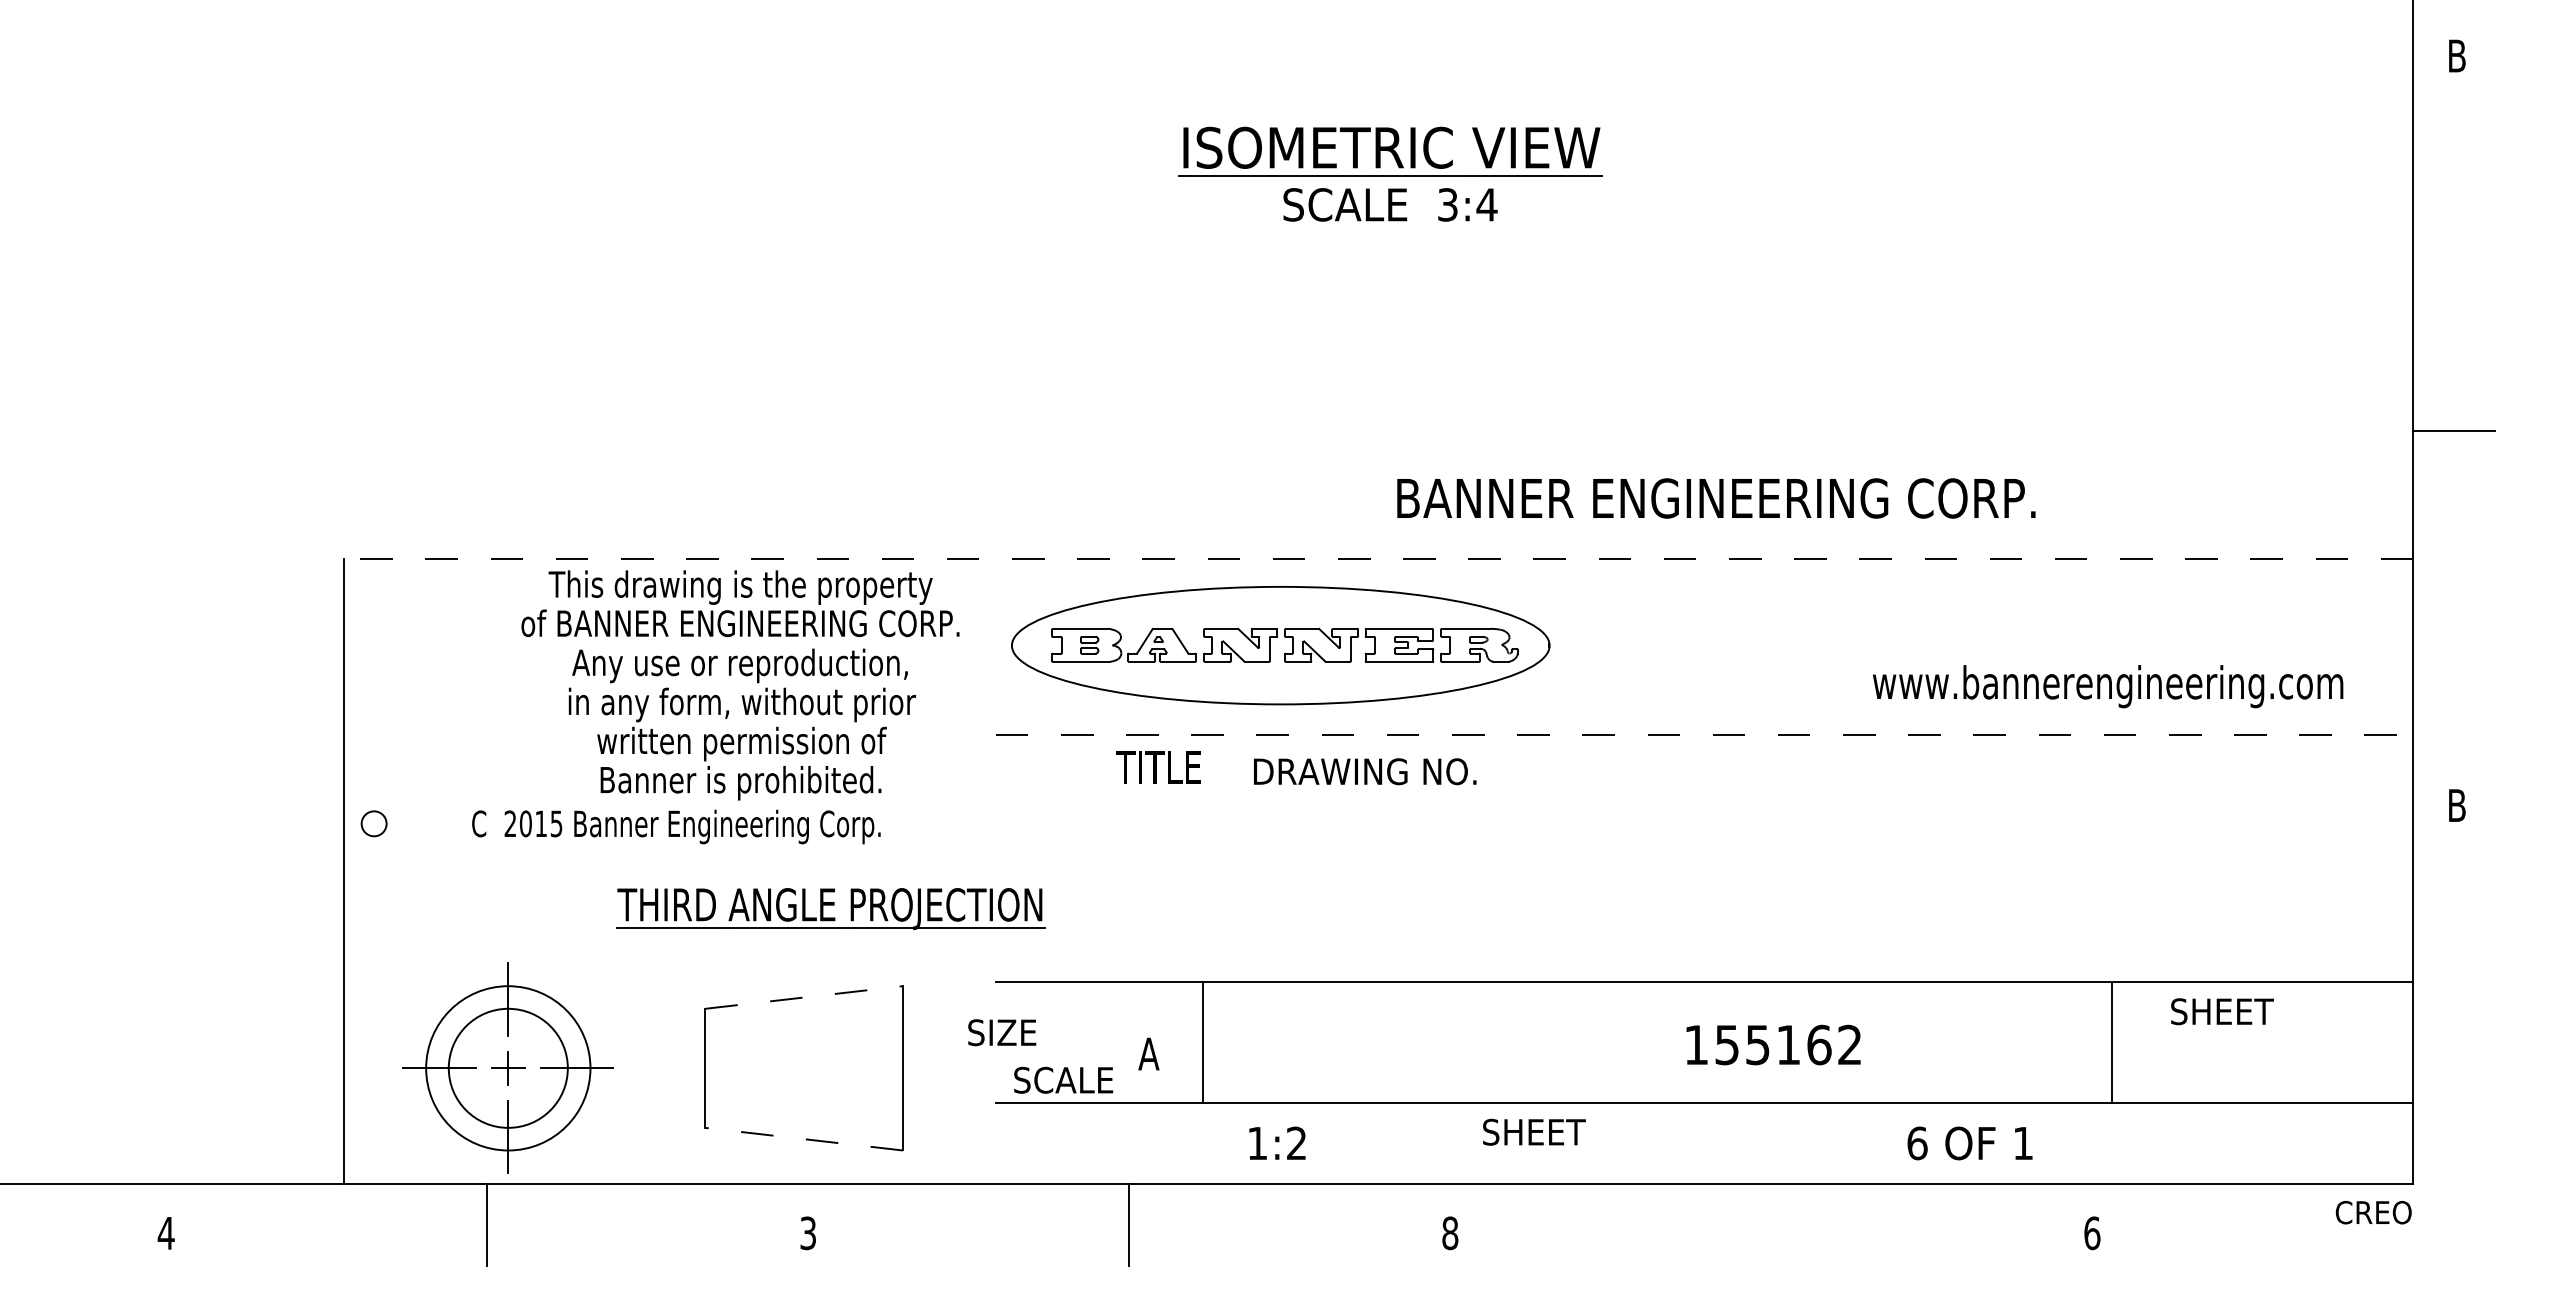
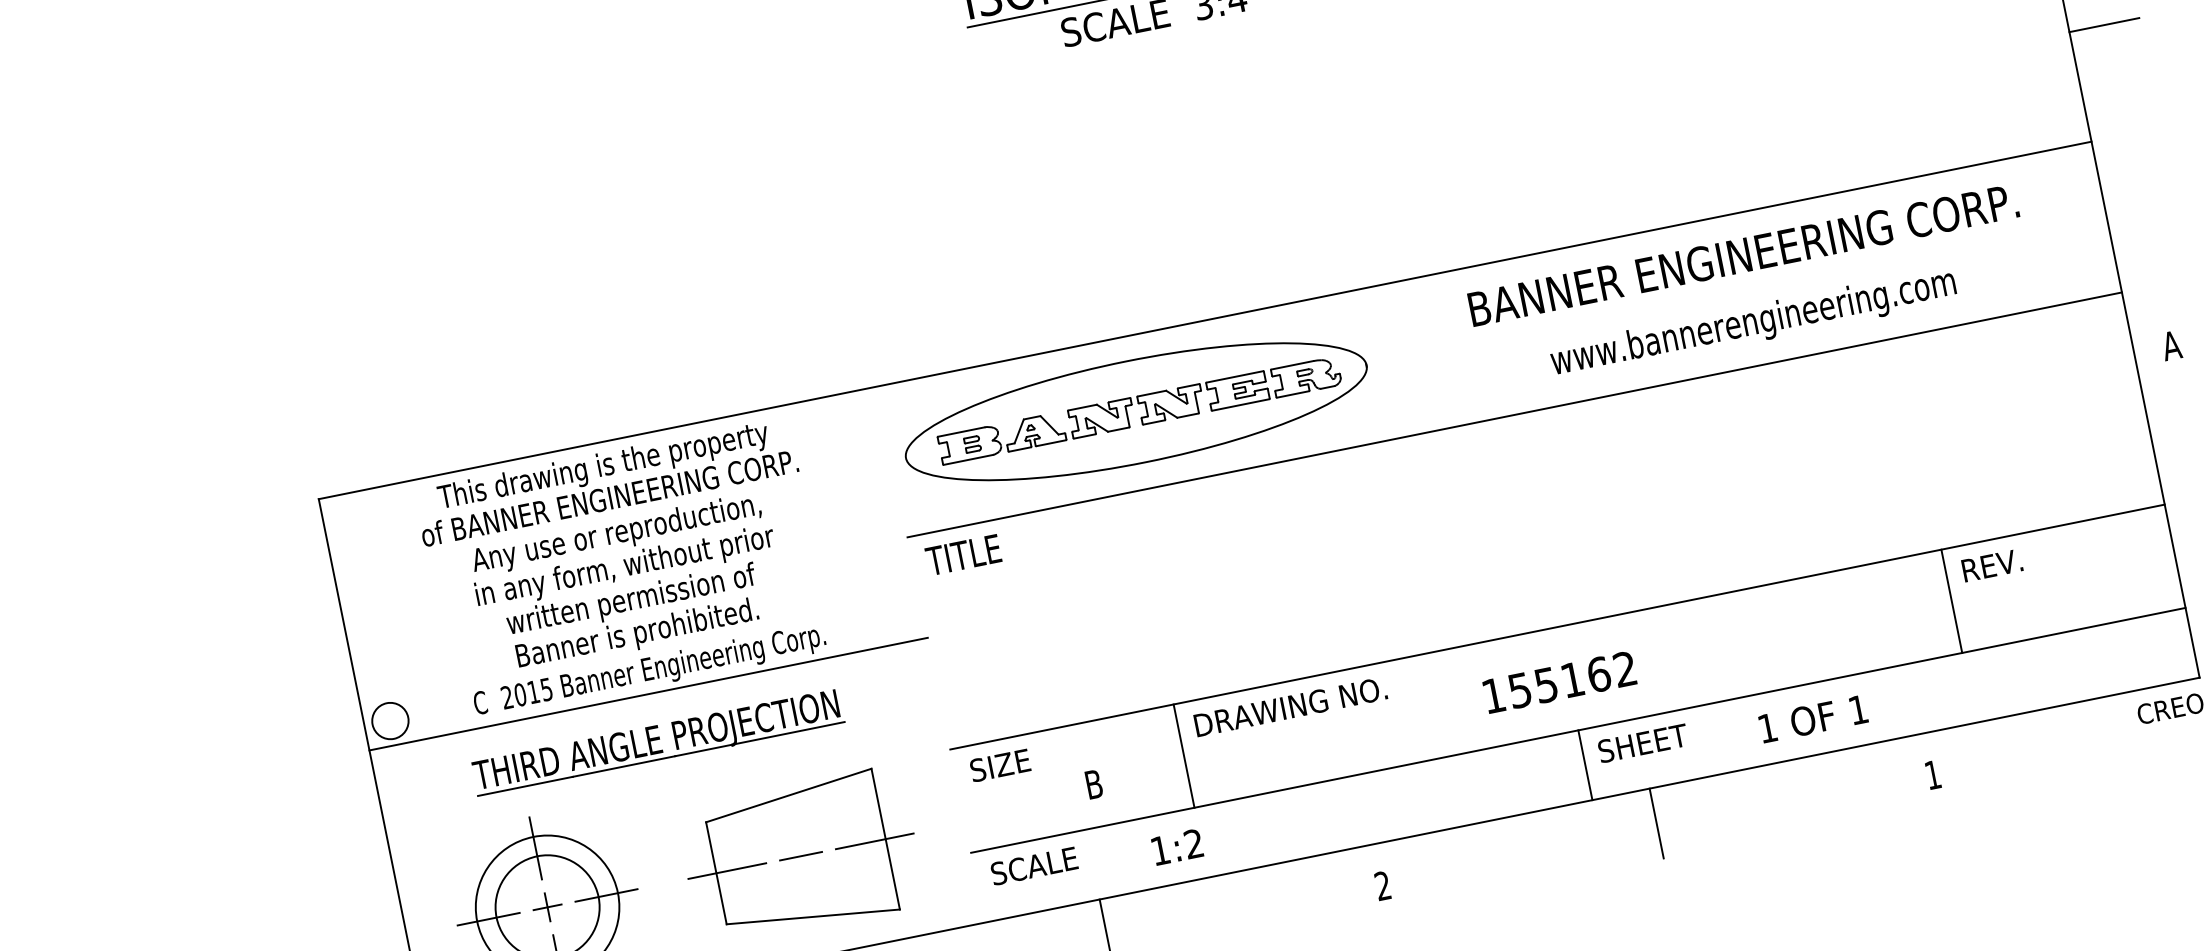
text: (1716, 498) -> (1743, 255), moved
line: (1378, 558) -> (1204, 320), dashed -> solid
text: (740, 685) -> (620, 551), moved
text: (2108, 686) -> (1753, 323), moved
line: (1704, 734) -> (1514, 414), dashed -> solid
text: (1158, 767) -> (963, 555), moved
text: (1365, 771) -> (1290, 706), moved
text: (2456, 805) -> (2171, 345), B -> A
circle: (373, 823) -> (389, 720), size x1.67
line: (669, 852) -> (648, 694), added
part: (830, 909) -> (657, 743), moved
line: (804, 997) -> (789, 795), dashed -> solid
text: (2222, 1011) -> (2006, 562), SHEET -> REV.
text: (1002, 1032) -> (1000, 765), moved
line: (1203, 1042) -> (1184, 755), moved
line: (2111, 1042) -> (1951, 601), moved
text: (1773, 1044) -> (1559, 682), moved
text: (1148, 1053) -> (1093, 784), A -> B
line: (717, 1068) -> (726, 871), added
line: (803, 1068) -> (800, 856), added
line: (889, 1068) -> (874, 841), added
text: (1063, 1079) -> (1034, 865), moved
text: (1534, 1131) -> (1643, 742), moved
line: (803, 1139) -> (812, 917), dashed -> solid
text: (1277, 1142) -> (1177, 846), moved
line: (1704, 1143) -> (1585, 765), added
text: (1917, 1143) -> (1767, 728), 6 -> 1
line: (1771, 1224) -> (1656, 822), added
text: (1450, 1233) -> (1383, 886), 8 -> 2
text: (2092, 1233) -> (1933, 775), 6 -> 1

